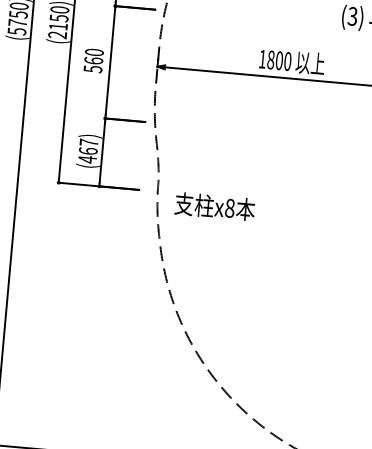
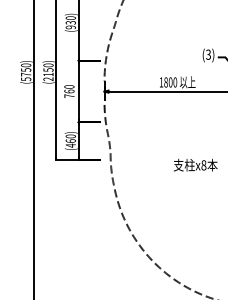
text: (93, 68) -> (69, 95), 560 -> 760
text: (88, 142) -> (70, 136), (467) -> (460)
text: (214, 205) -> (195, 164), moved

